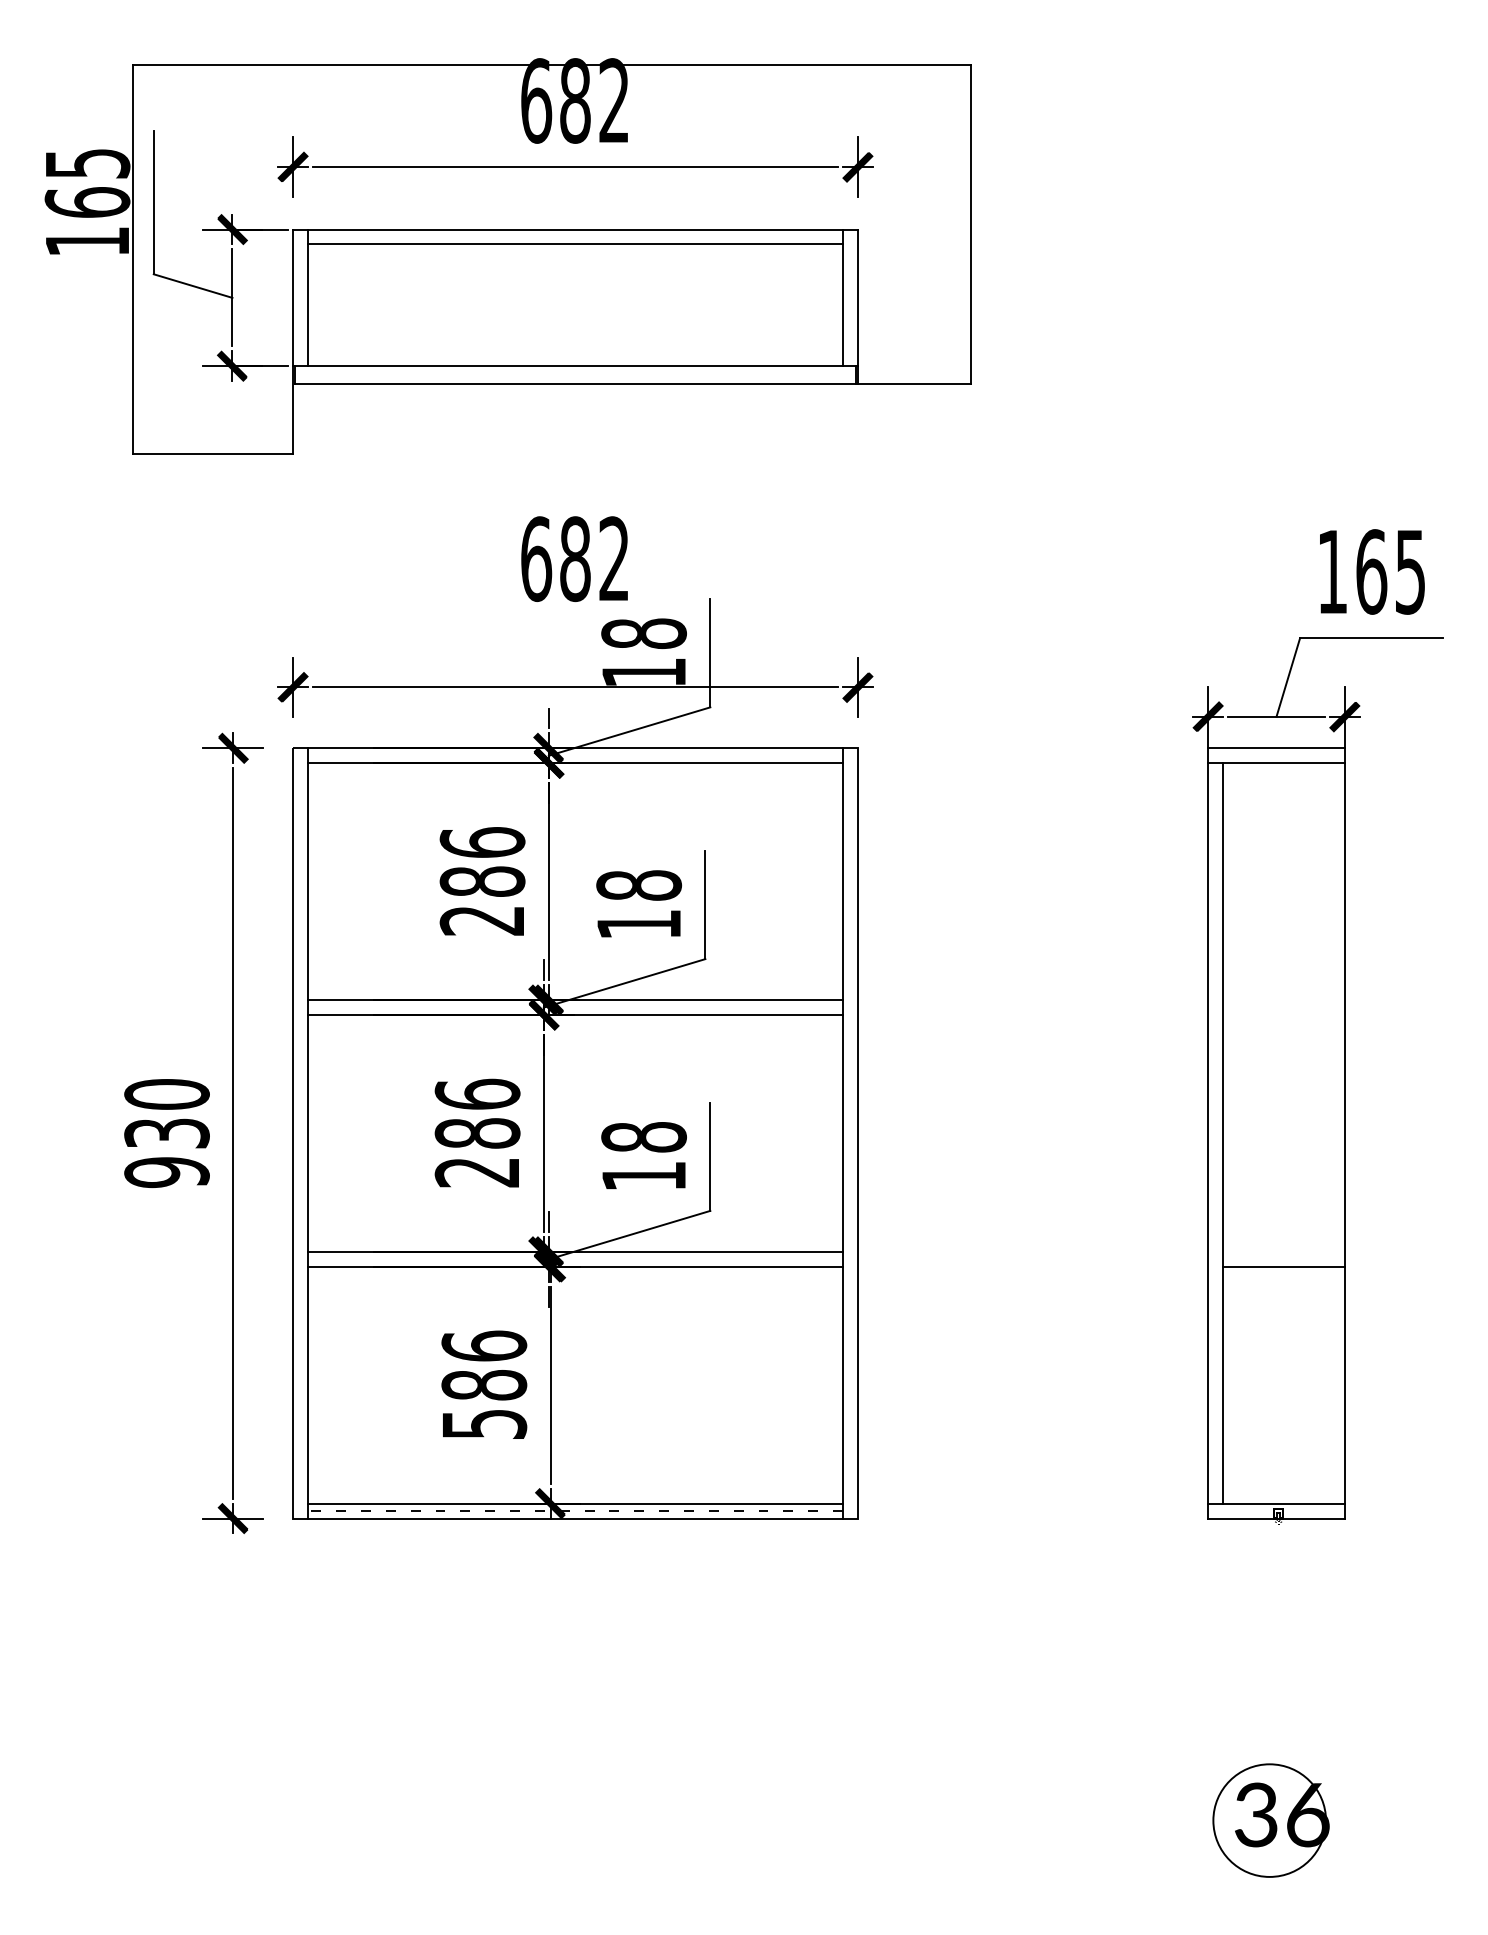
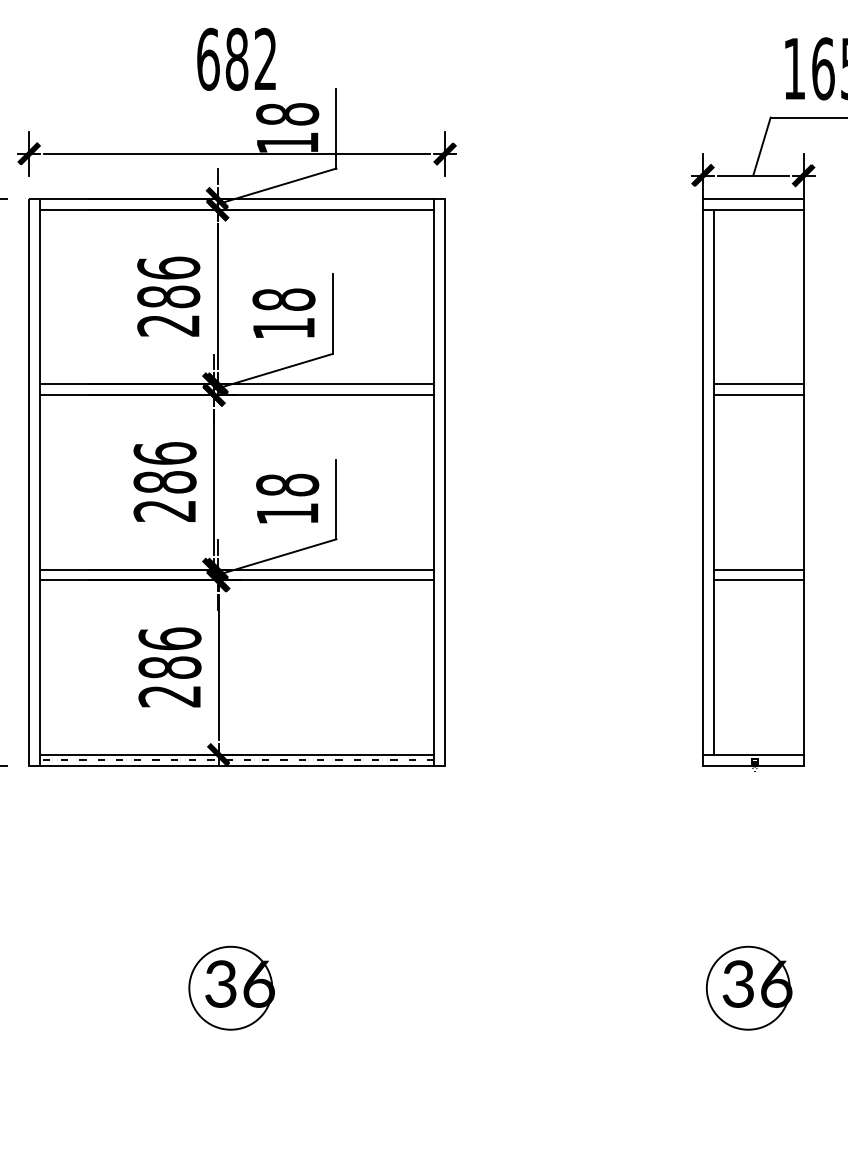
line: (1283, 1000) -> (758, 384), added
line: (1283, 1015) -> (758, 395), added
line: (1283, 1251) -> (758, 569), added
text: (484, 1424) -> (170, 696), 586 -> 286
part: (567, 1820) -> (231, 988), added

